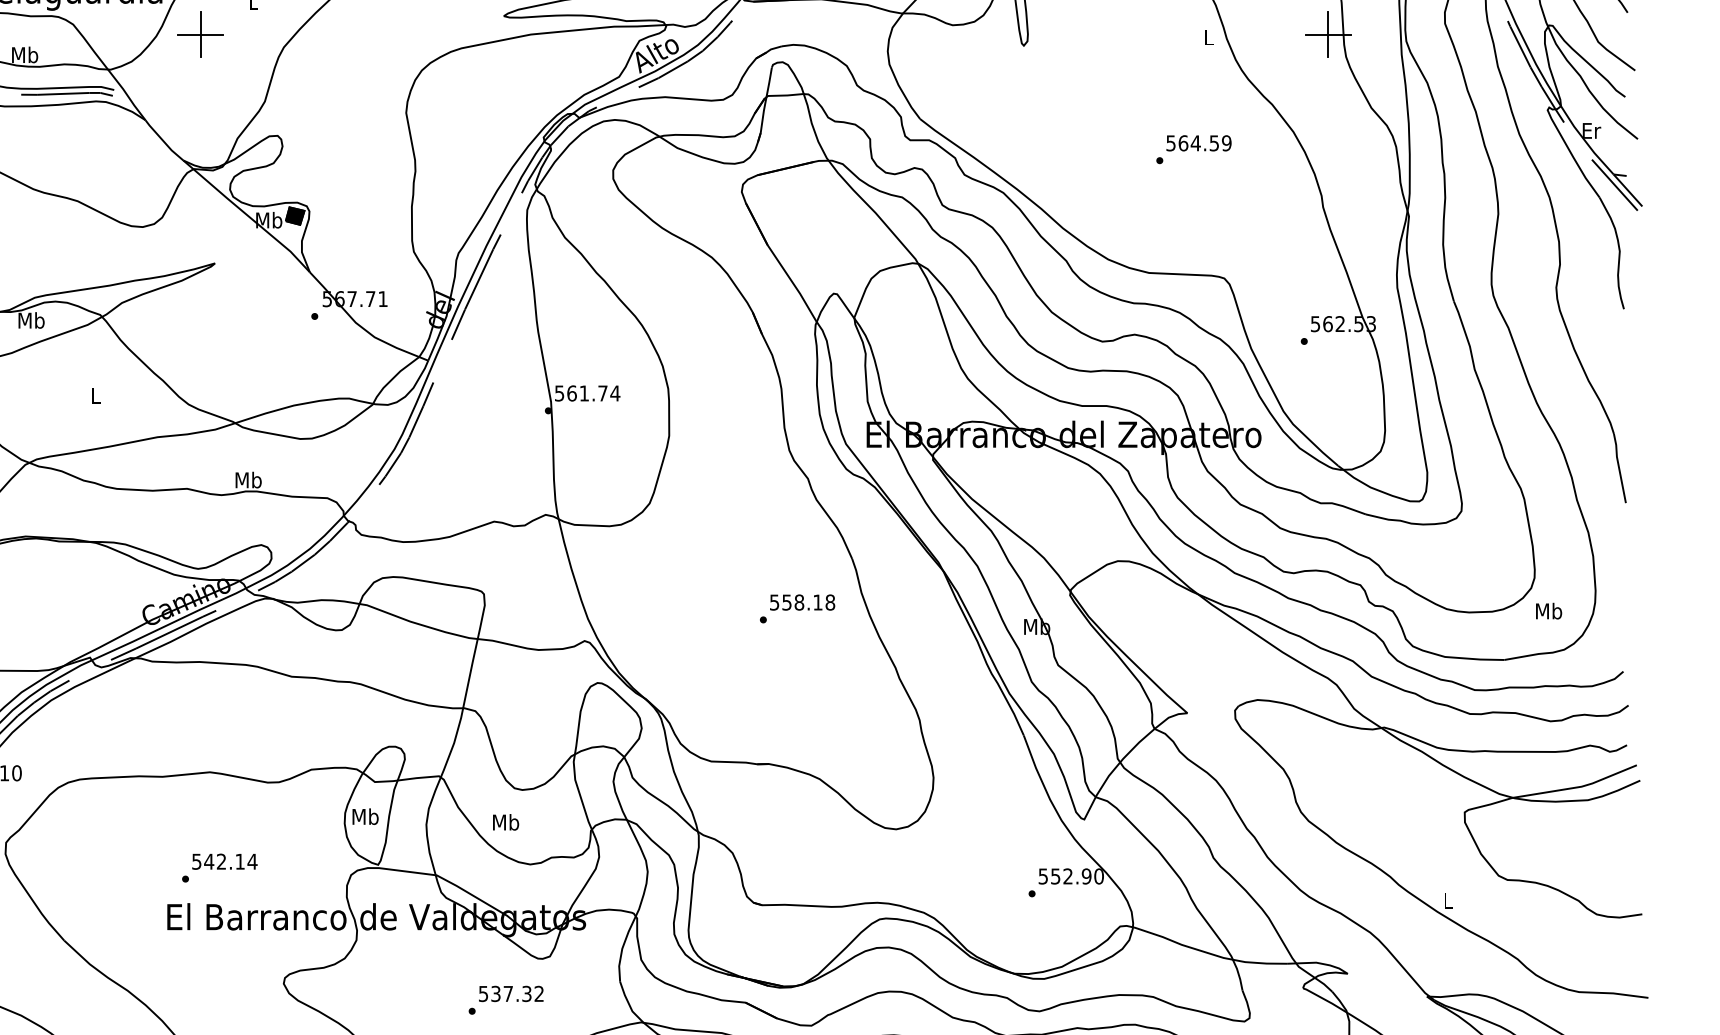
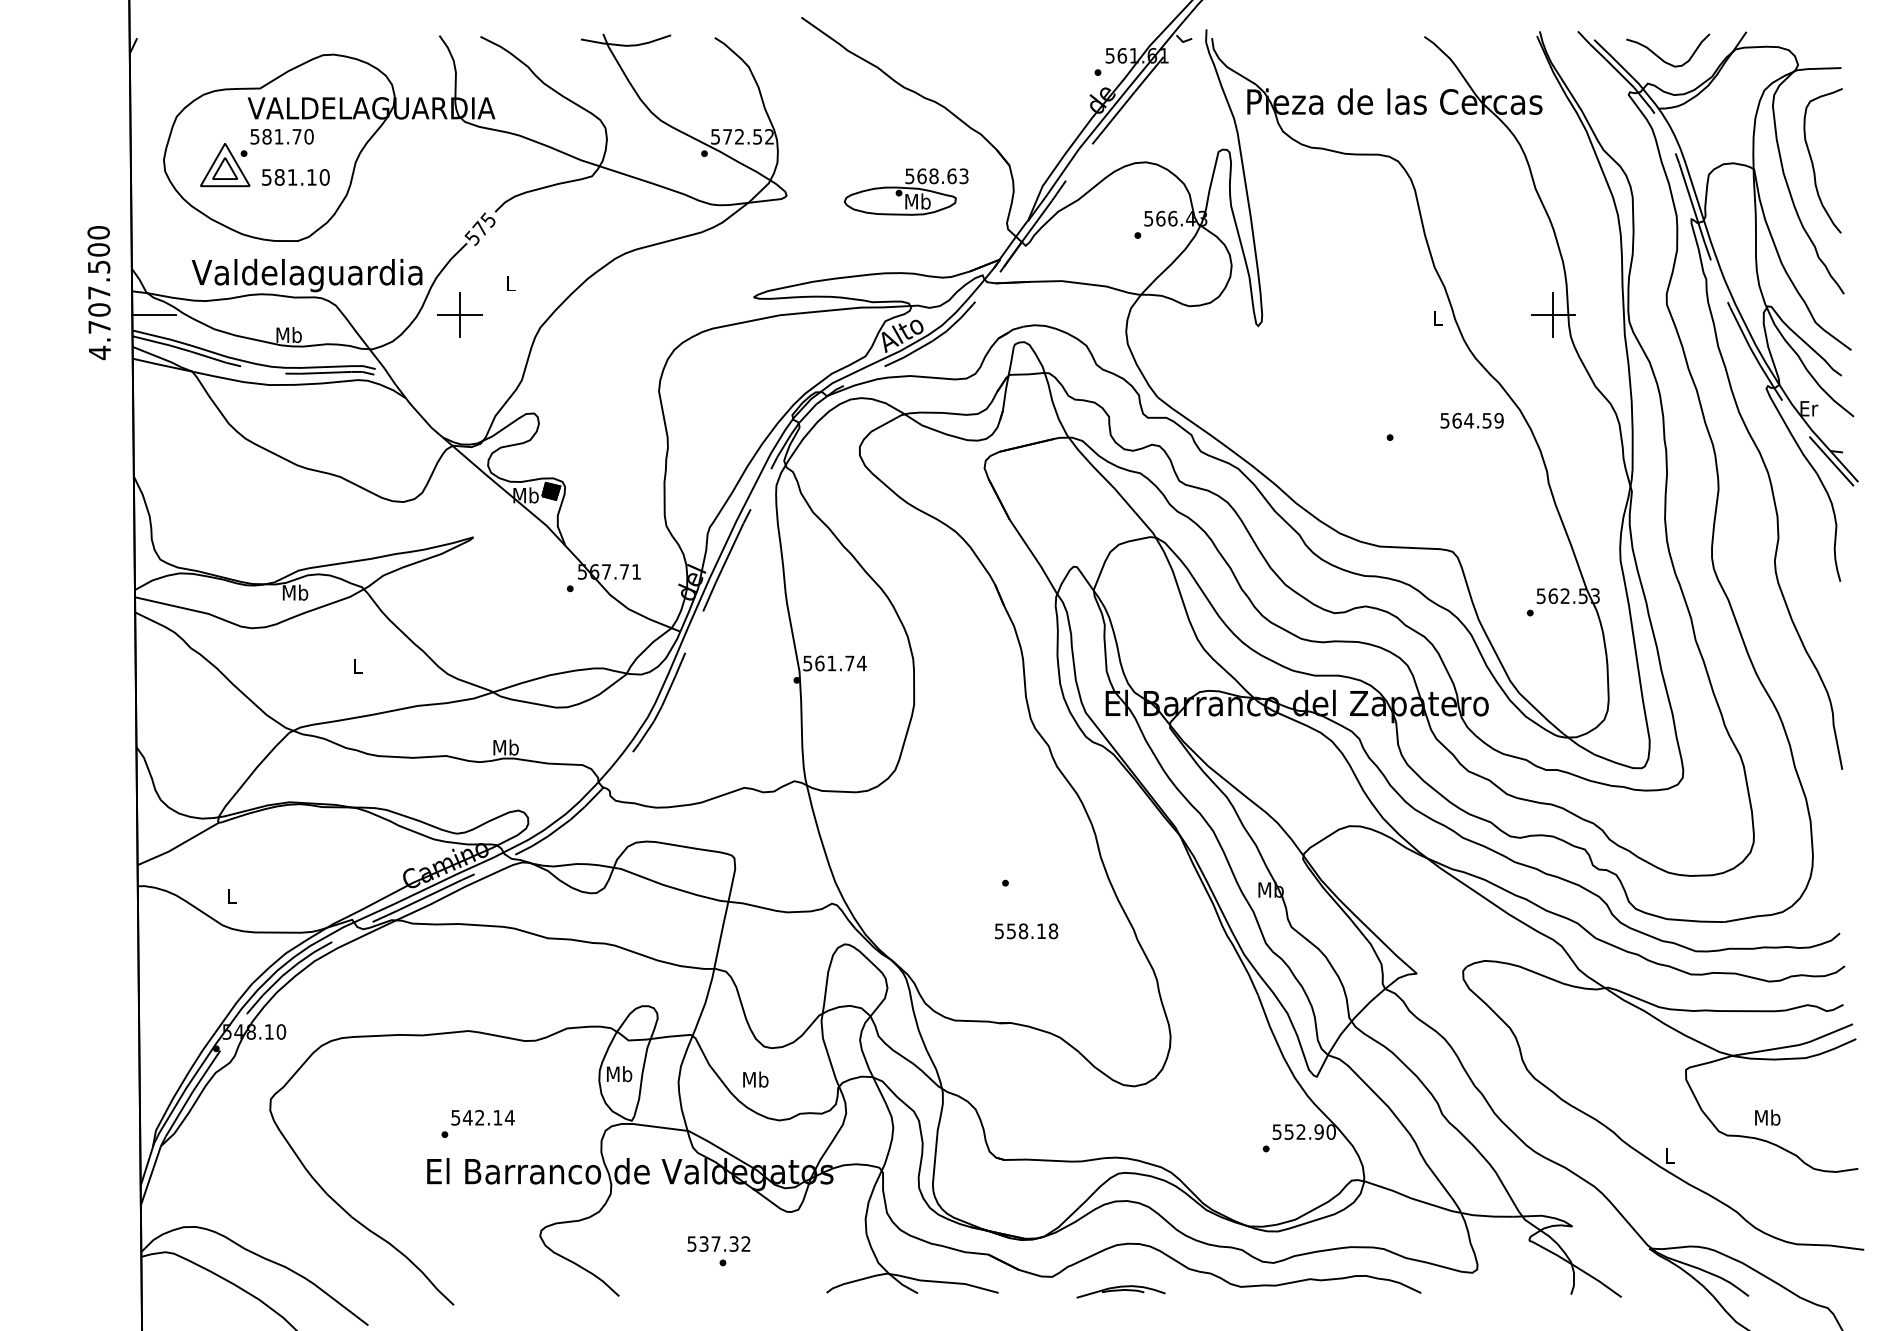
text: (1198, 143) -> (1471, 420), moved
text: (802, 602) -> (1026, 931), moved
text: (1548, 610) -> (1767, 1117), moved
text: (510, 993) -> (718, 1243), moved

